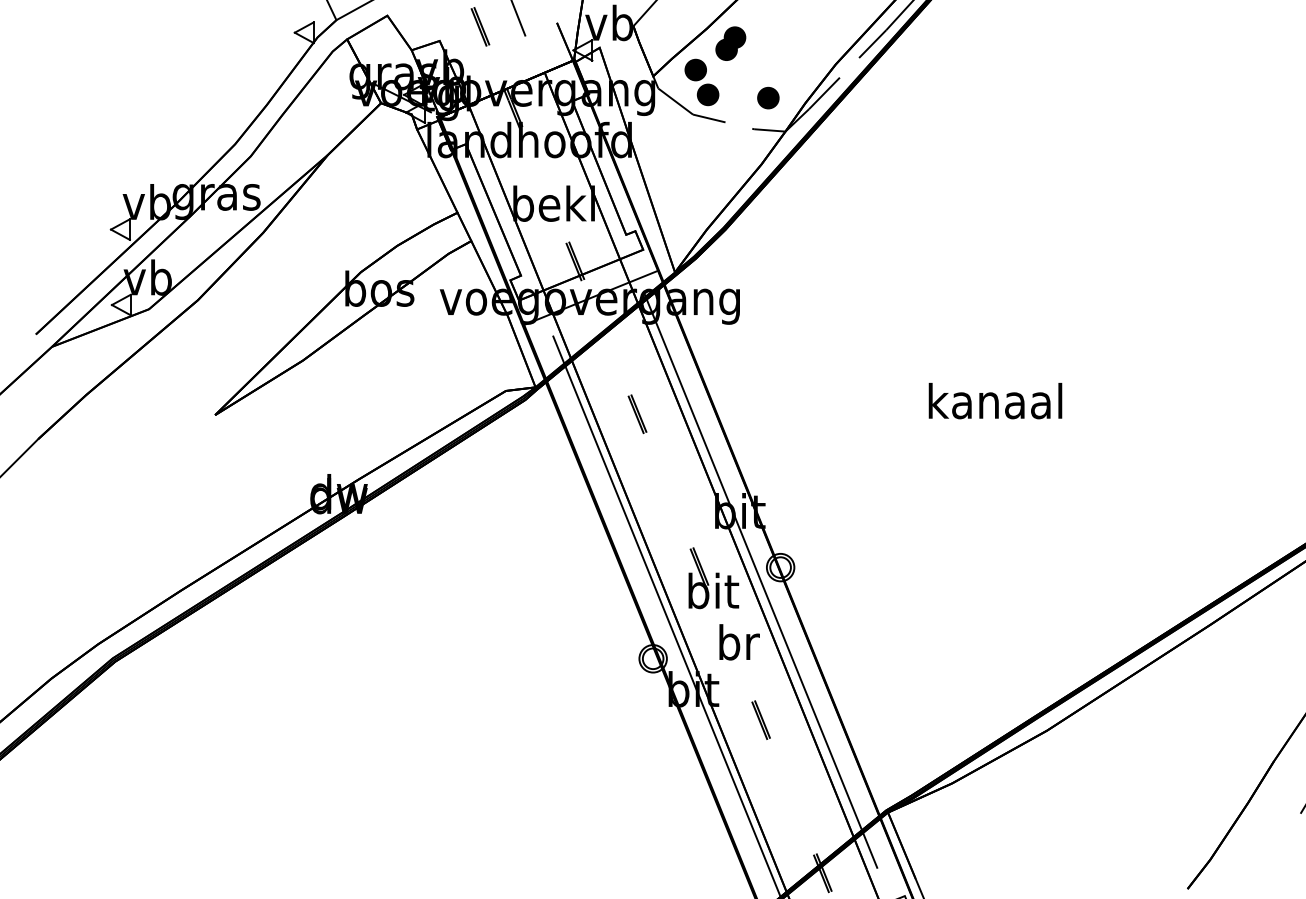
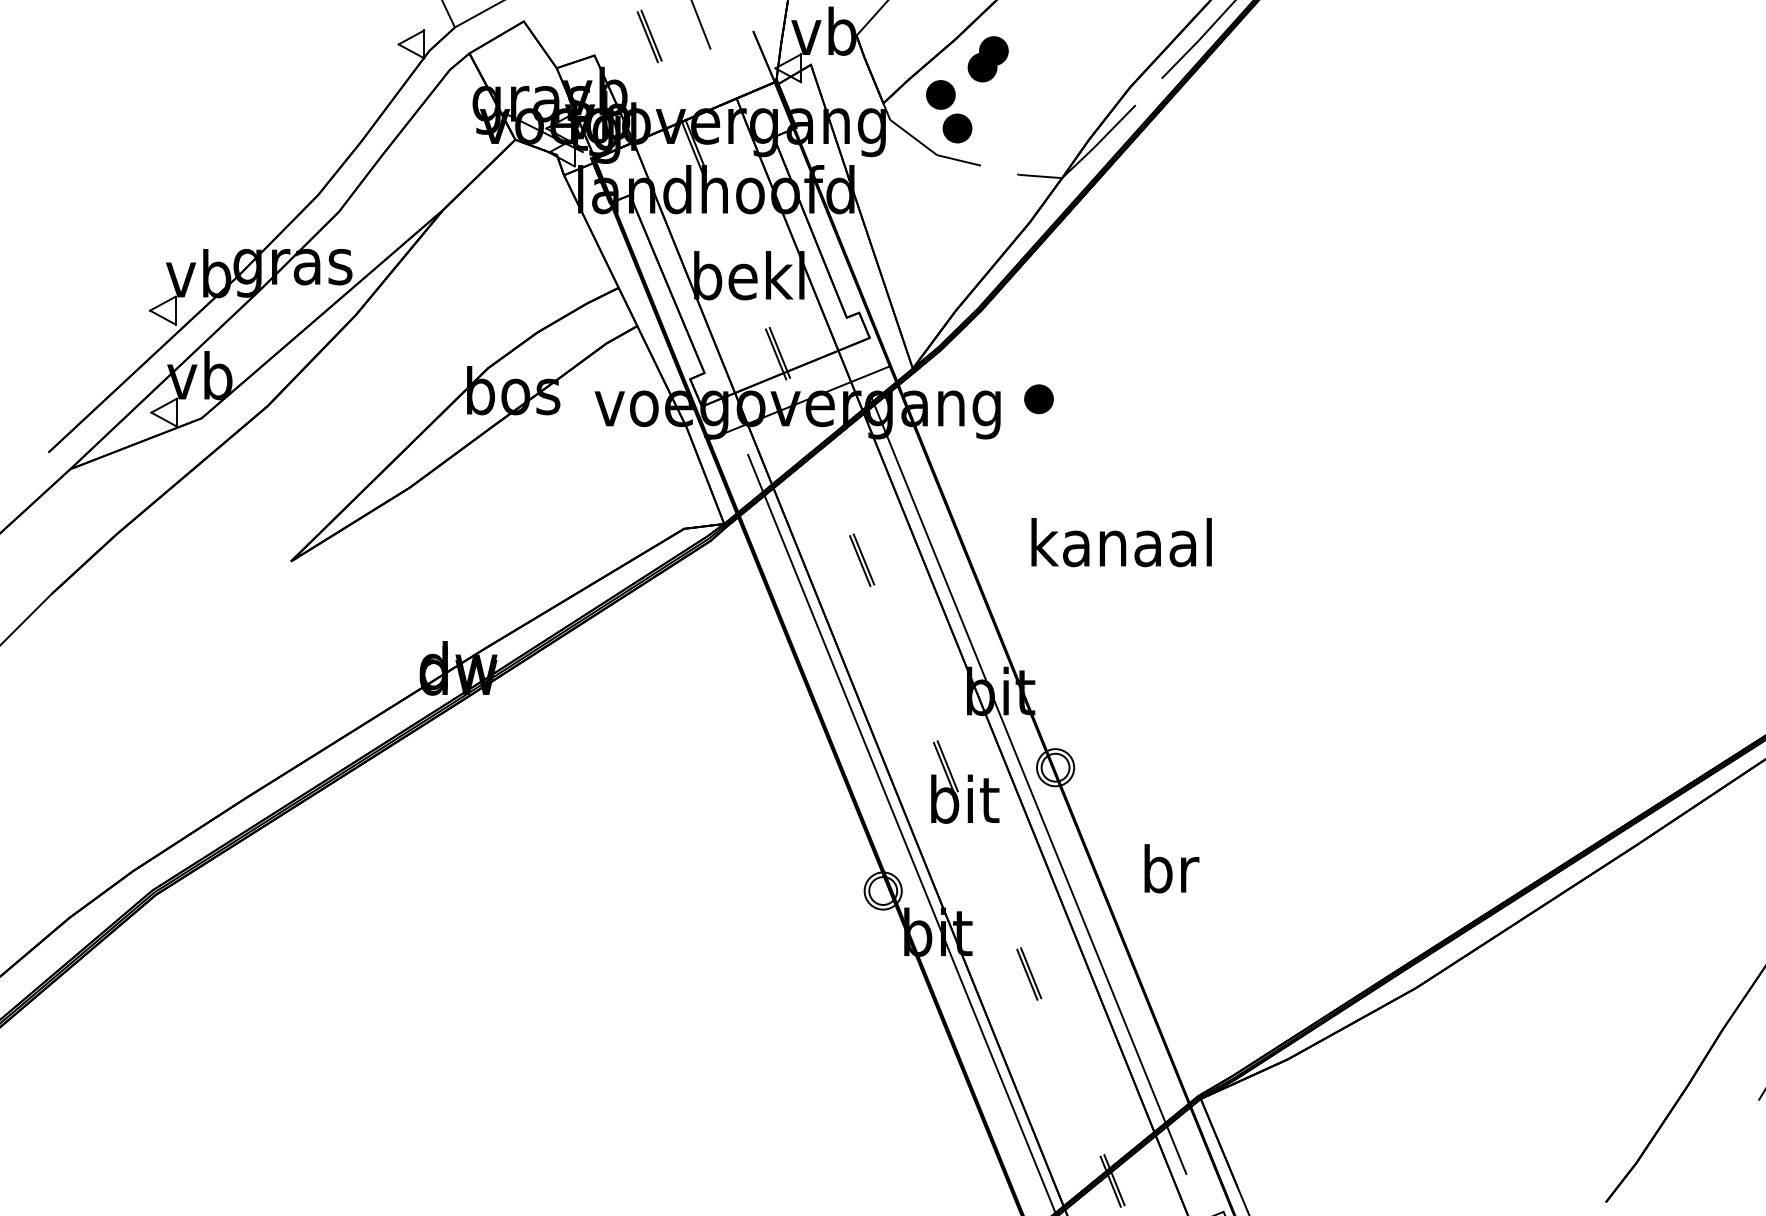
part: (768, 97) -> (1039, 398), moved
text: (995, 401) -> (1121, 543), moved
text: (739, 642) -> (1171, 868), moved

